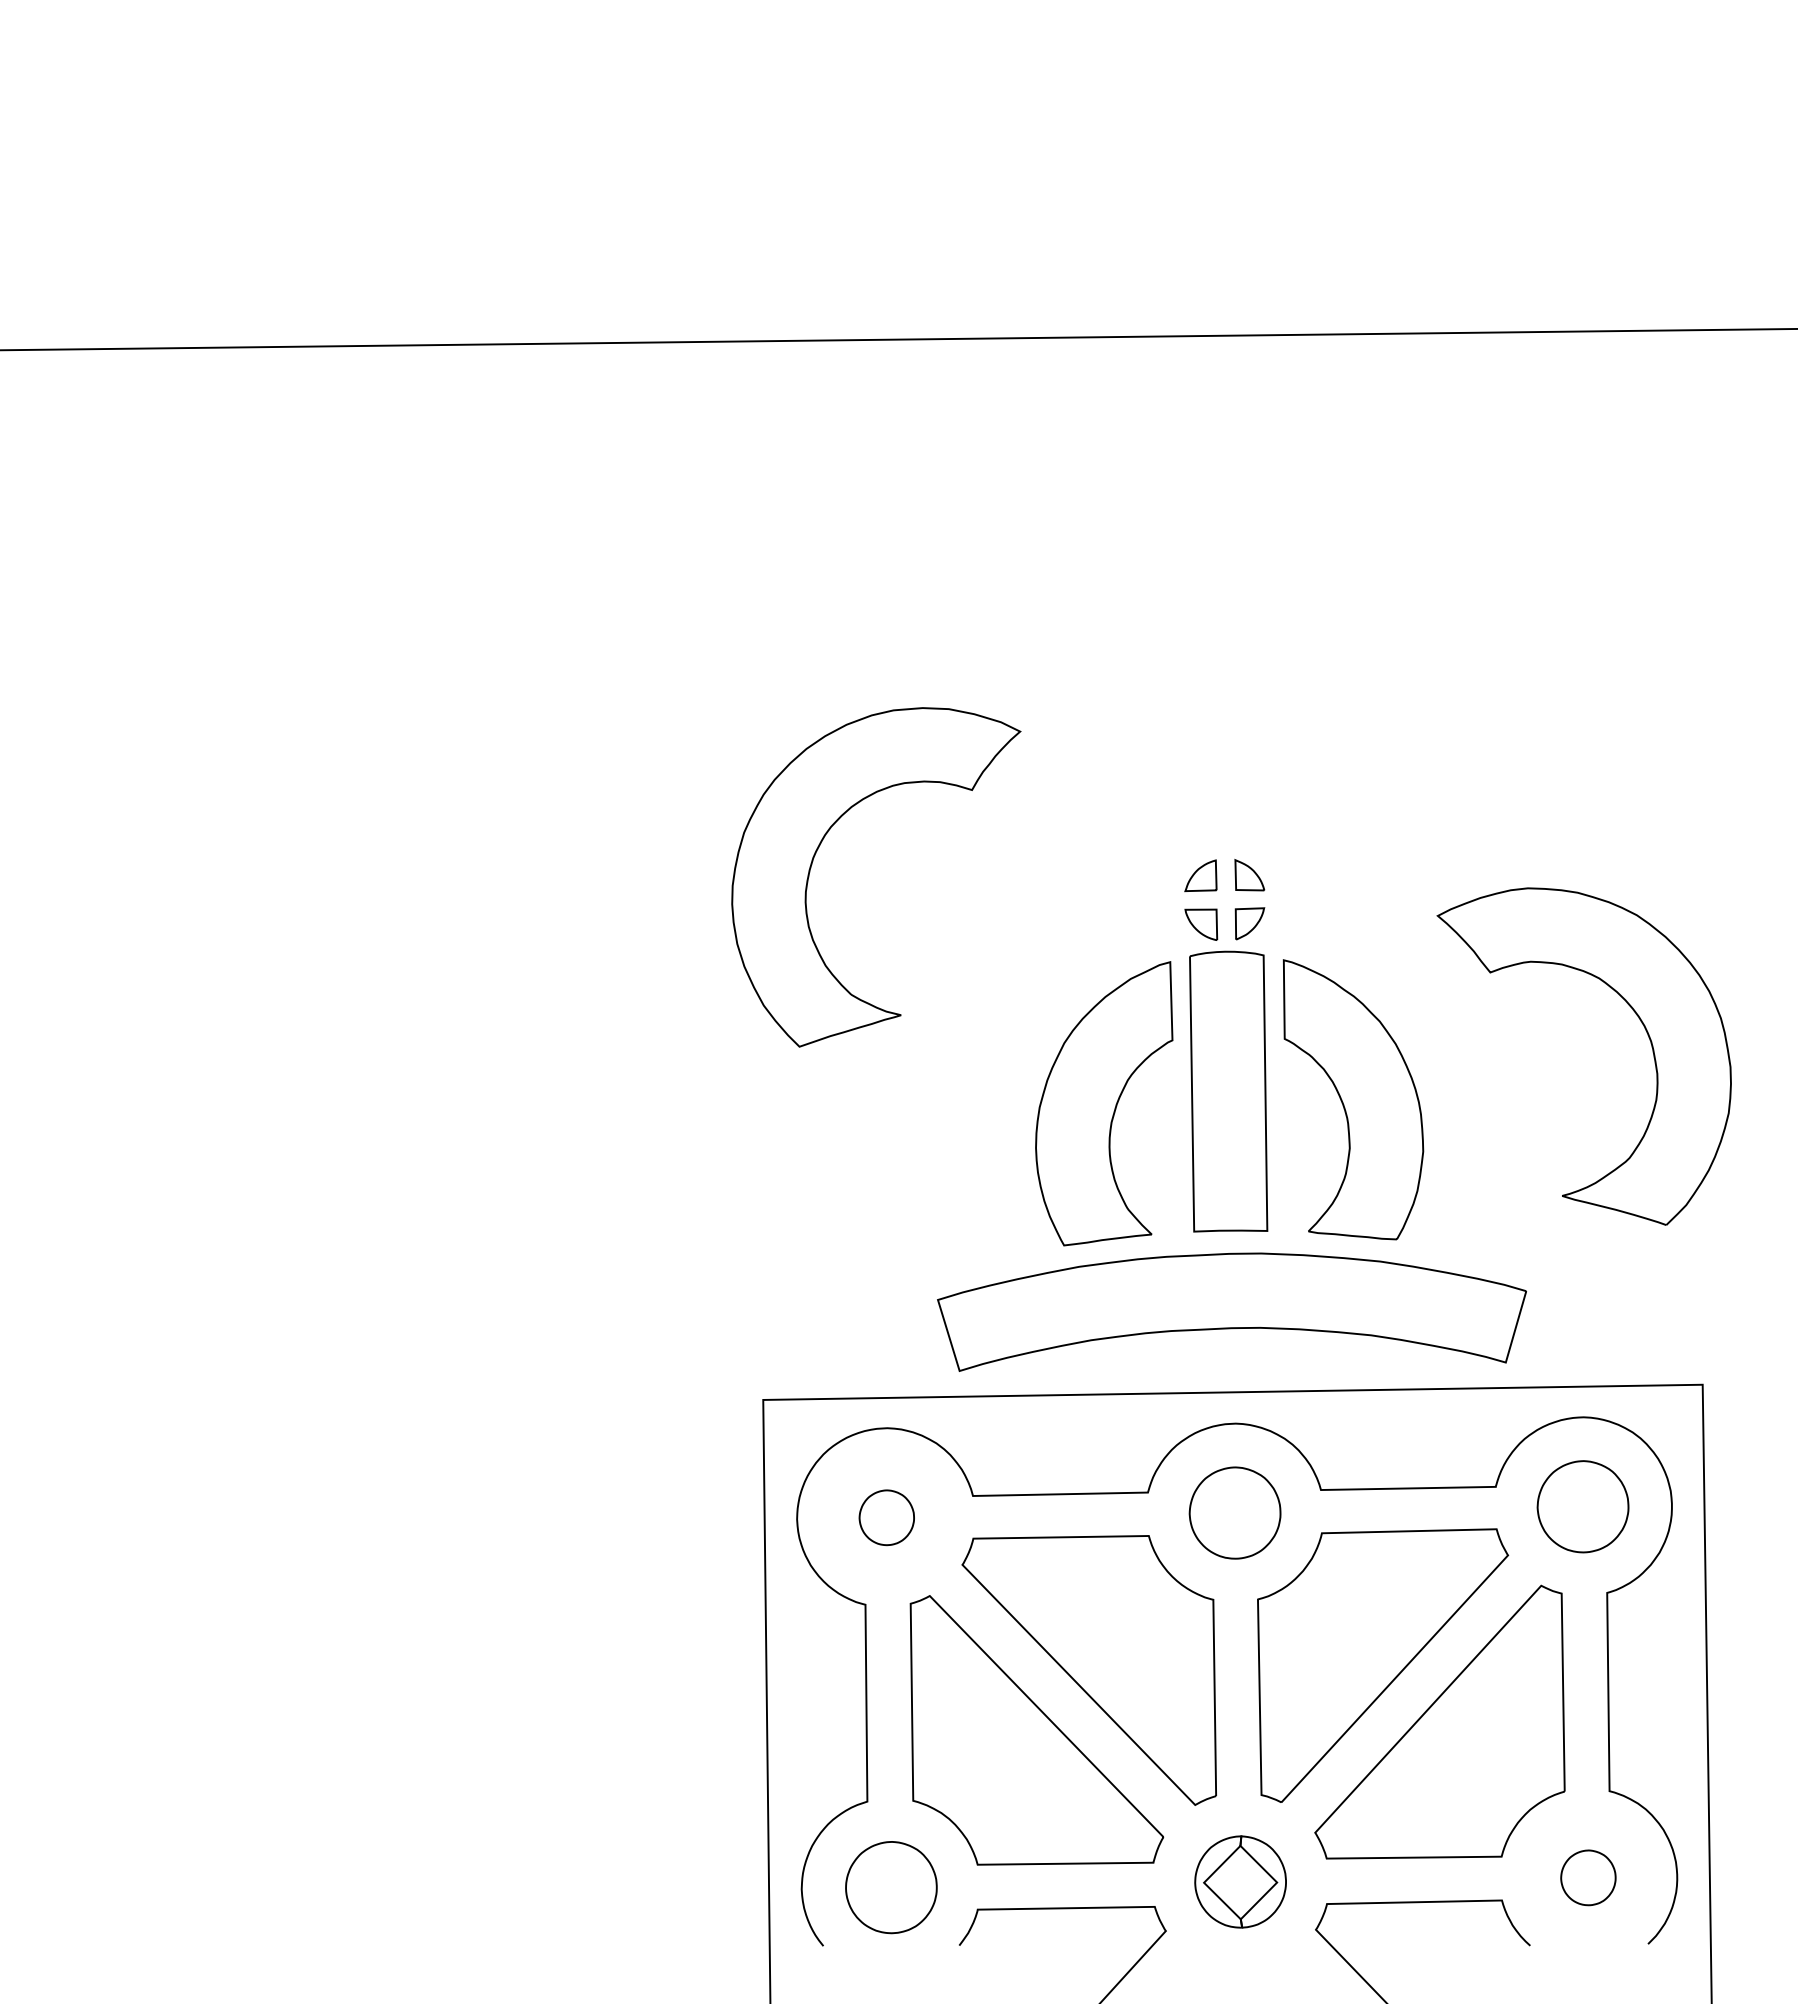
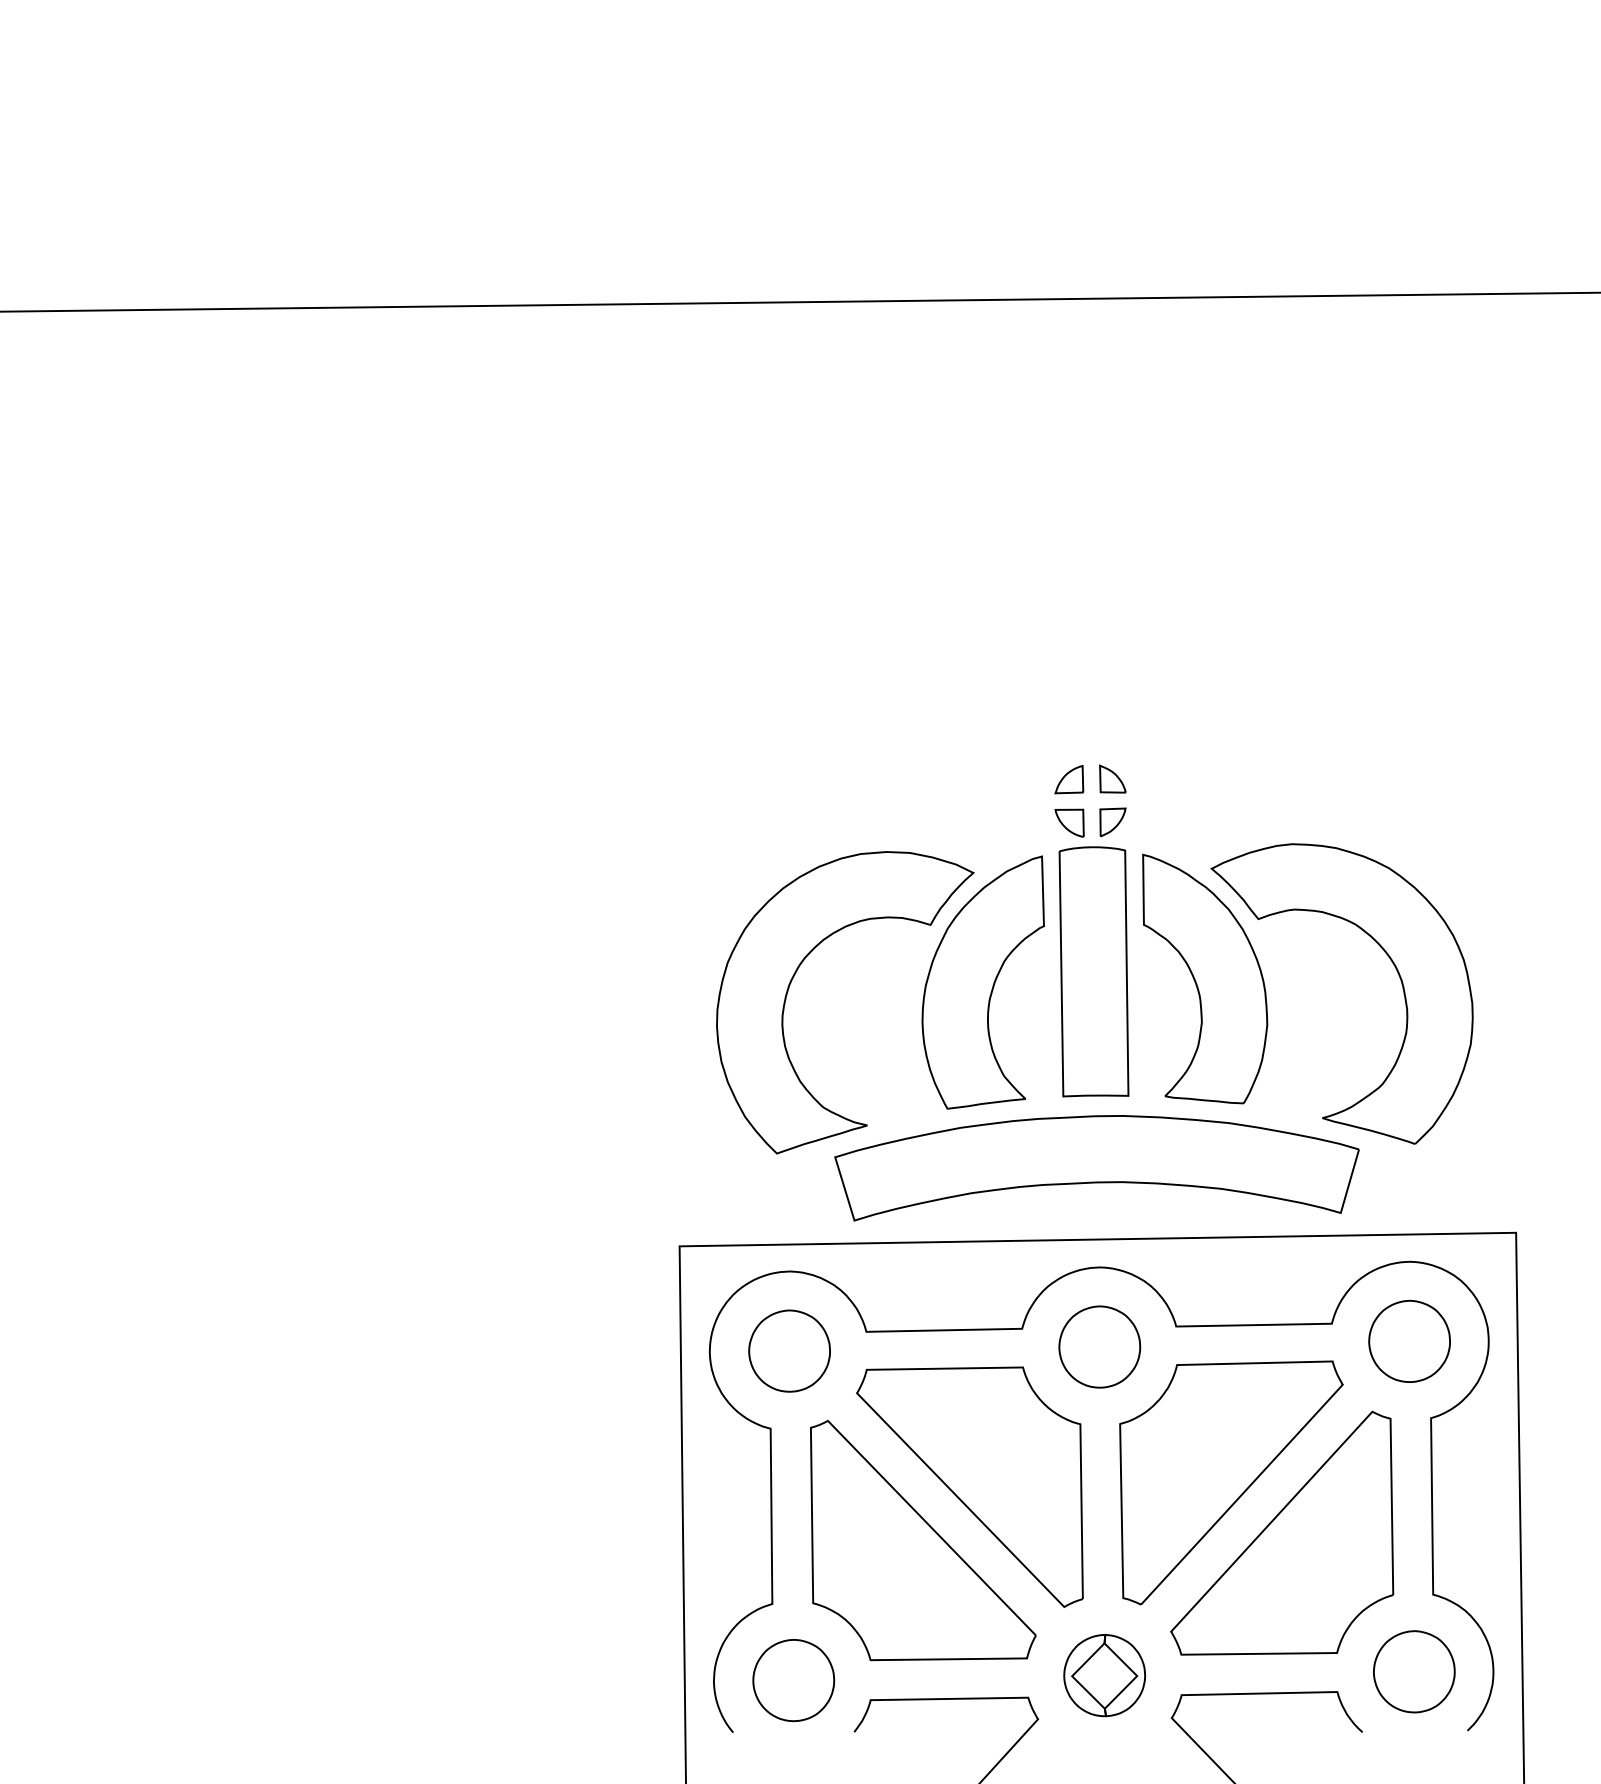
part: (818, 849) -> (793, 977), moved
part: (1641, 1023) -> (1393, 964), moved
part: (886, 1517) -> (789, 1351), size x1.67
part: (1588, 1877) -> (1414, 1671), size x1.67

